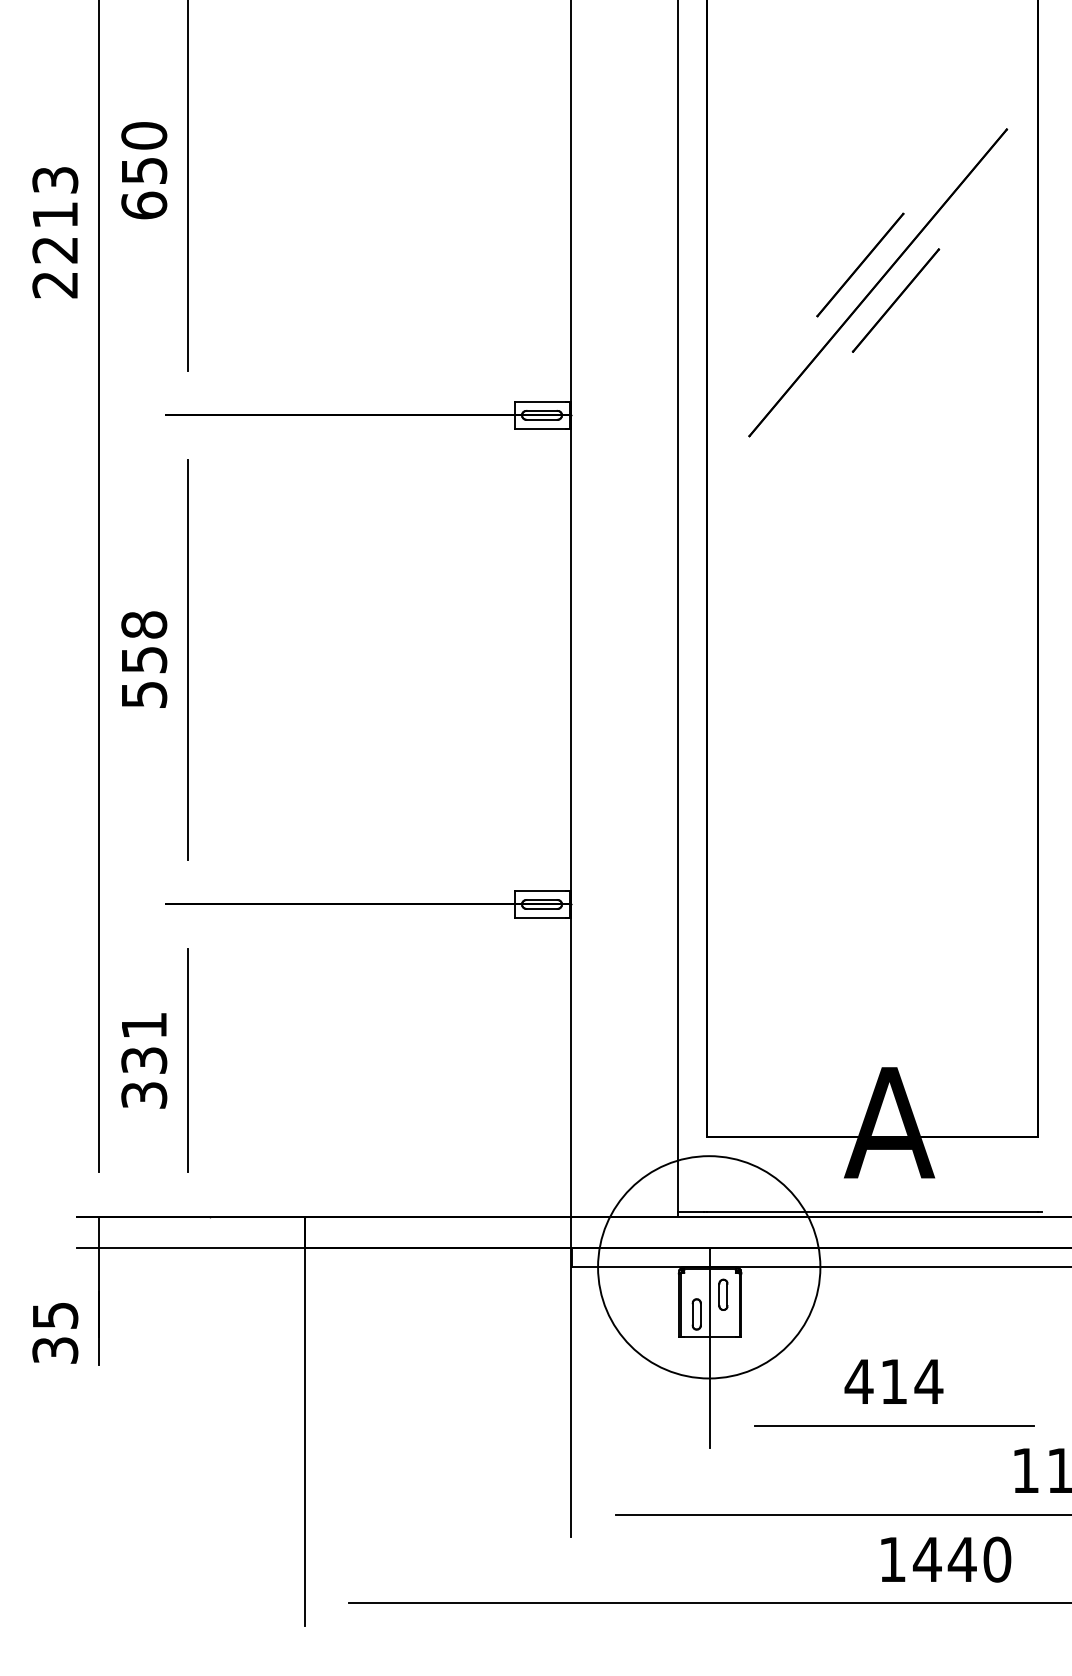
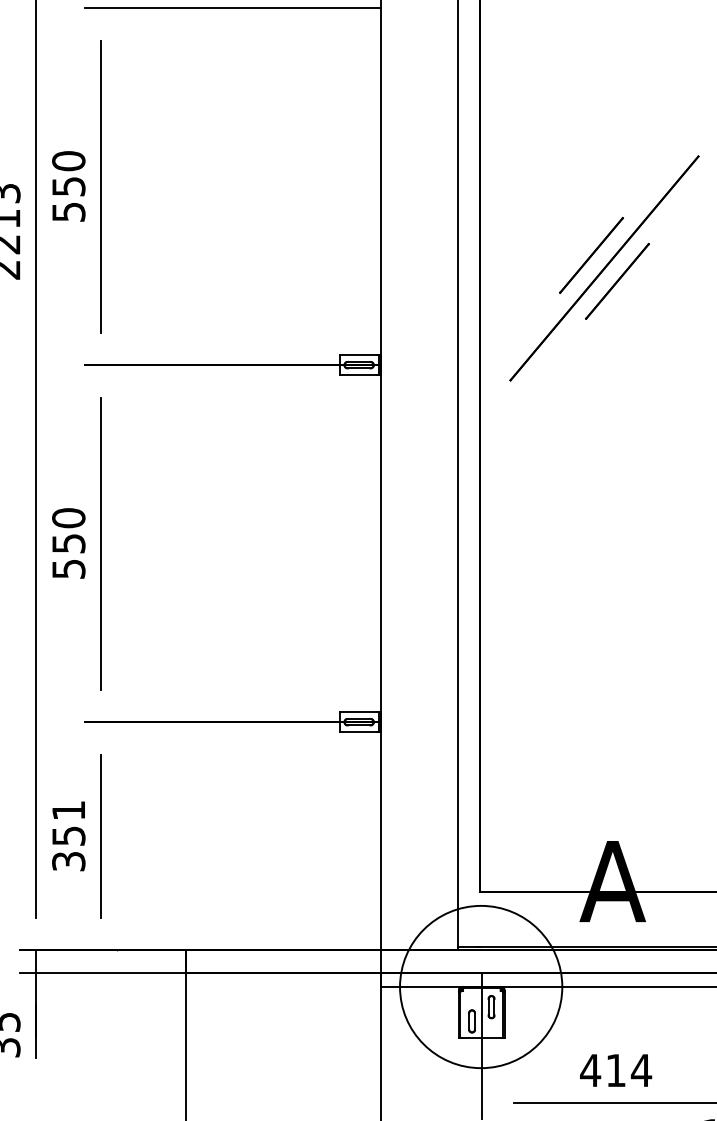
text: (144, 205) -> (68, 212), 650 -> 550
text: (144, 624) -> (68, 517), 558 -> 550
text: (143, 1060) -> (68, 836), 331 -> 351

